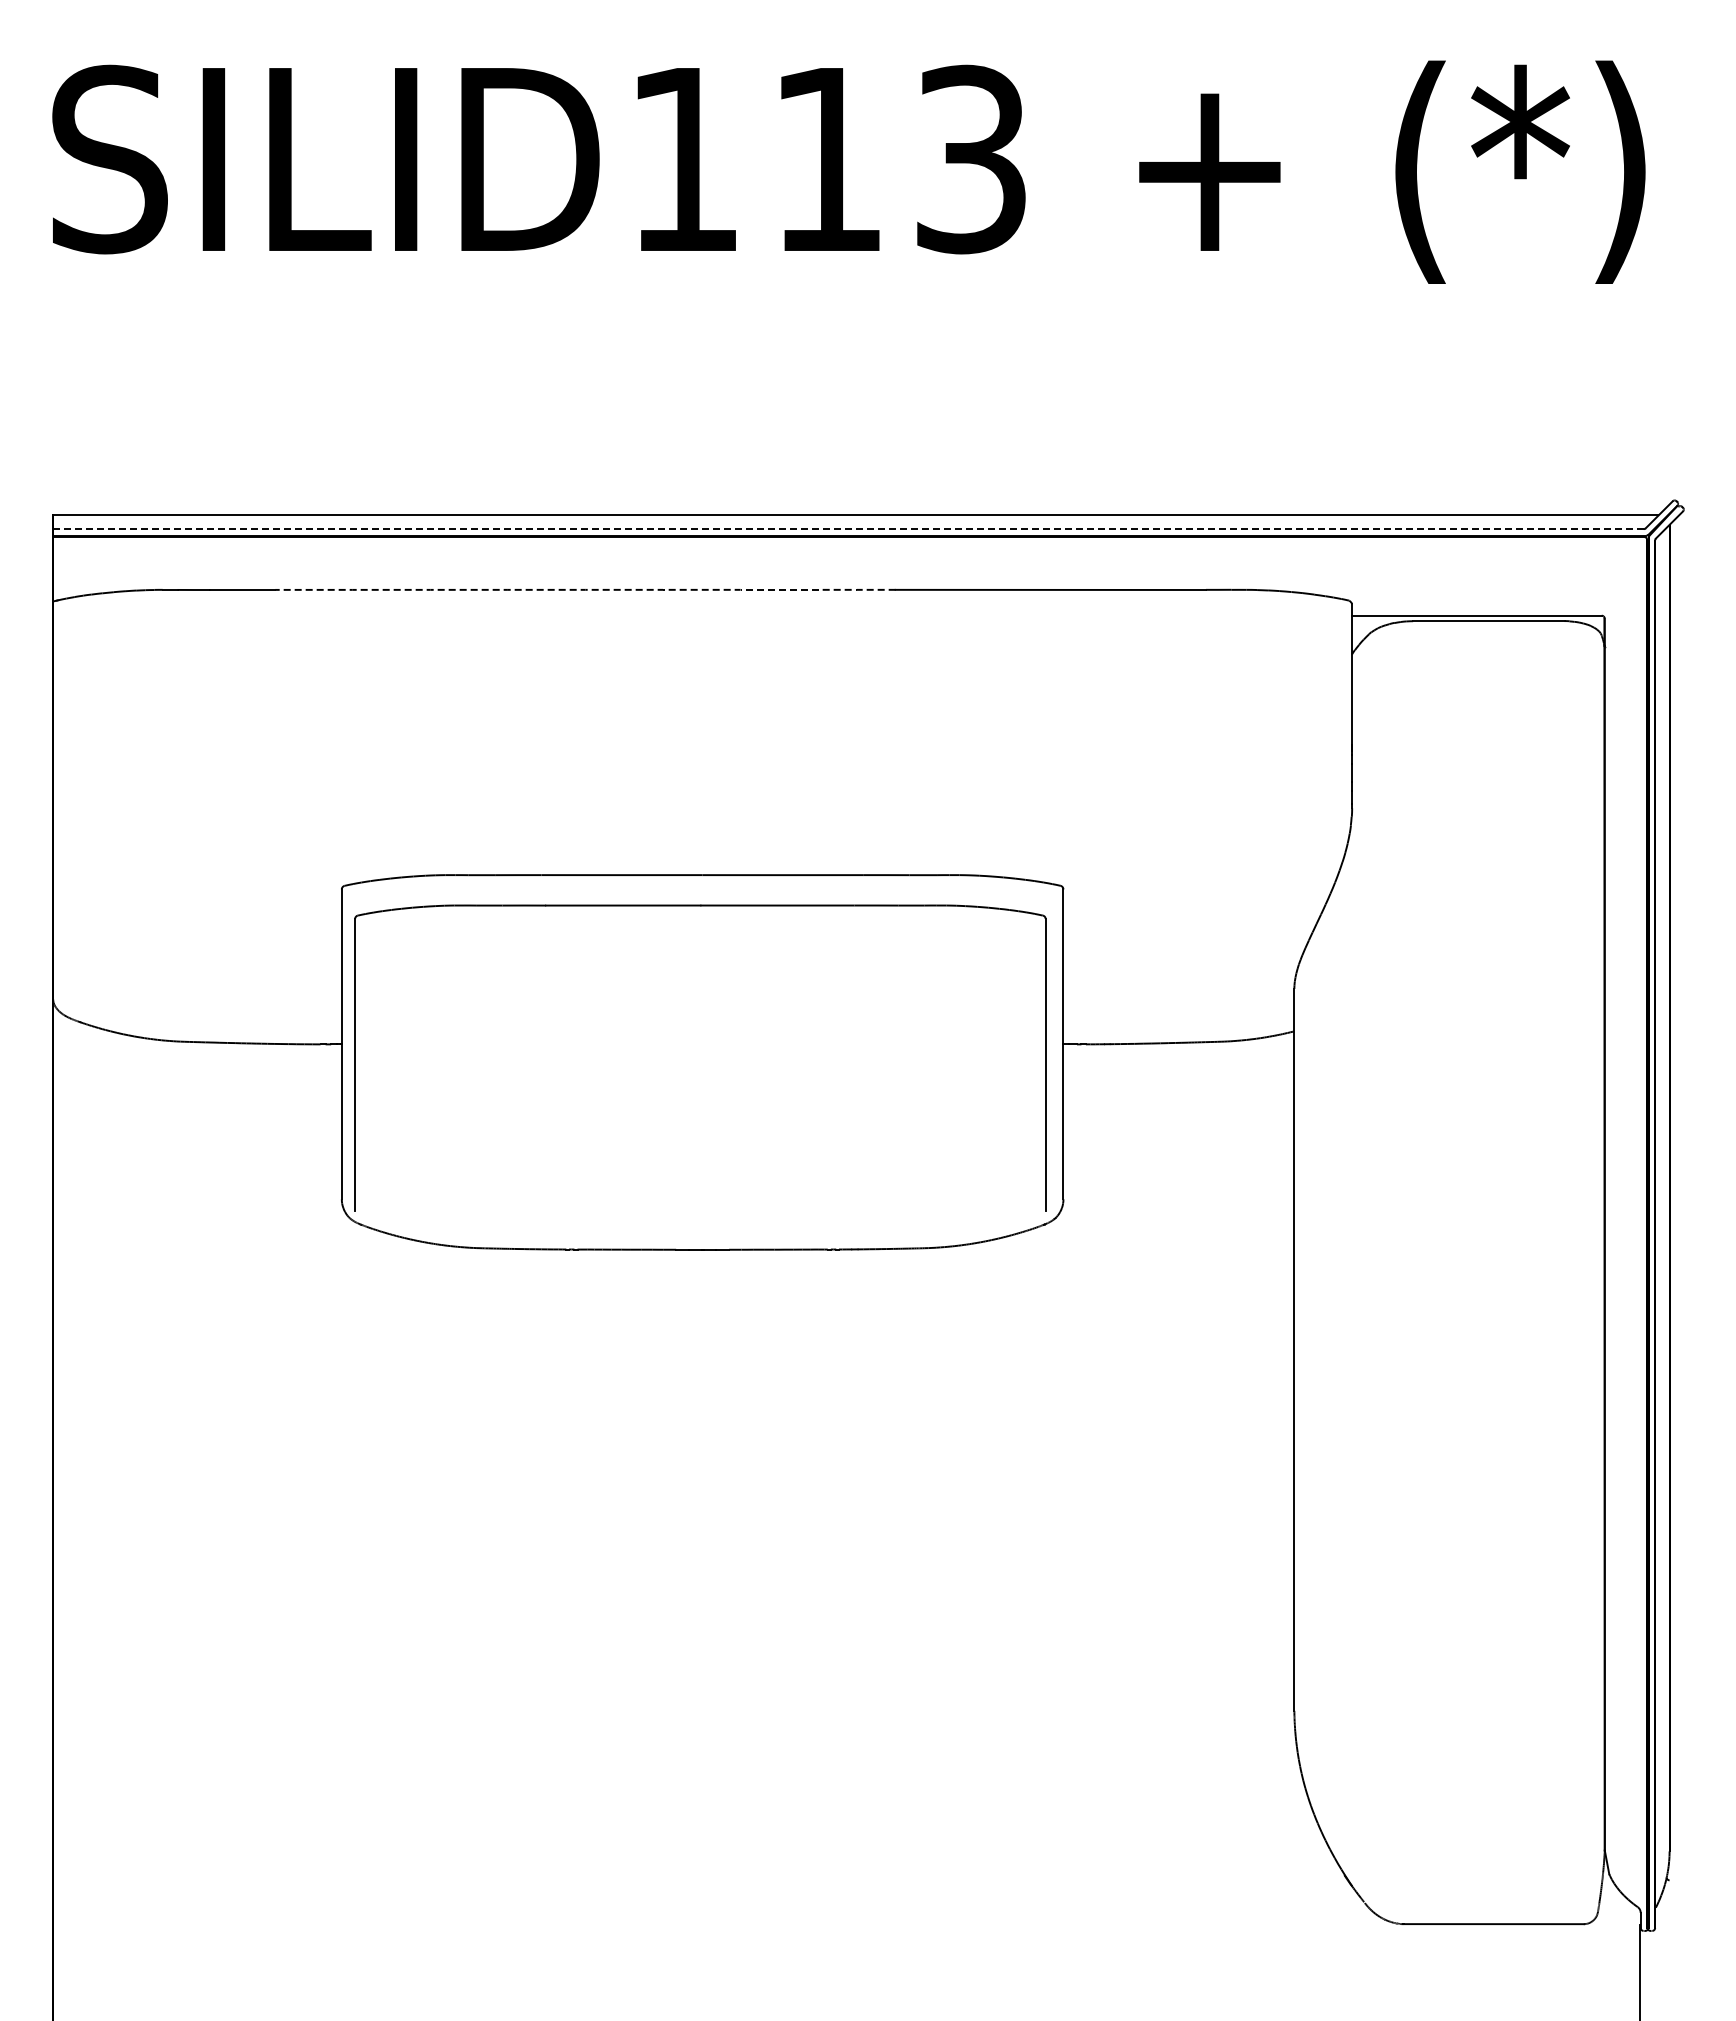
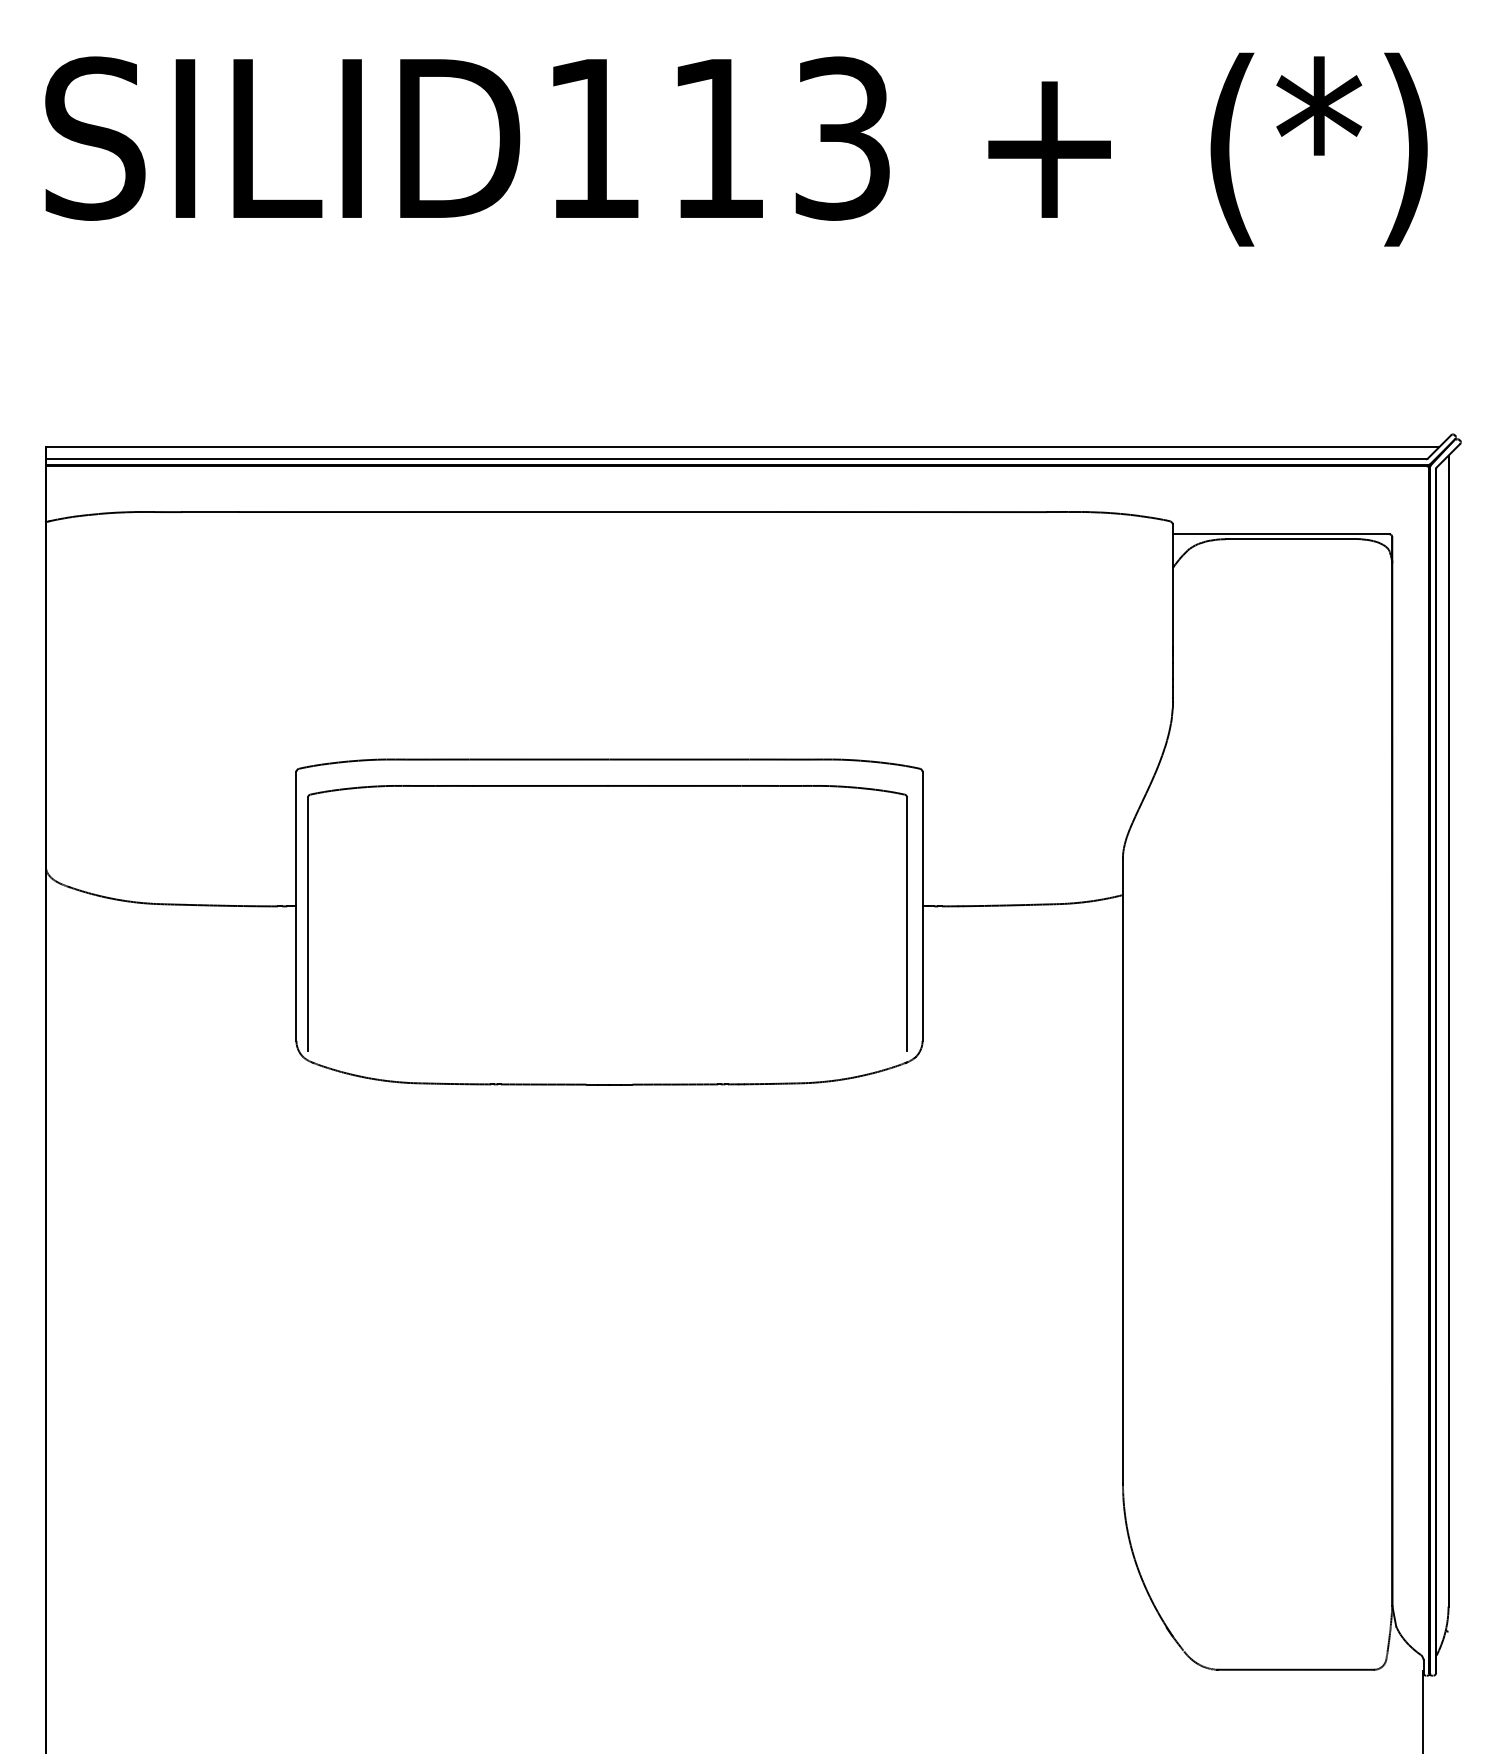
line: (847, 529) -> (735, 459), dashed -> solid
arc: (585, 589) -> (507, 511), dashed -> solid

